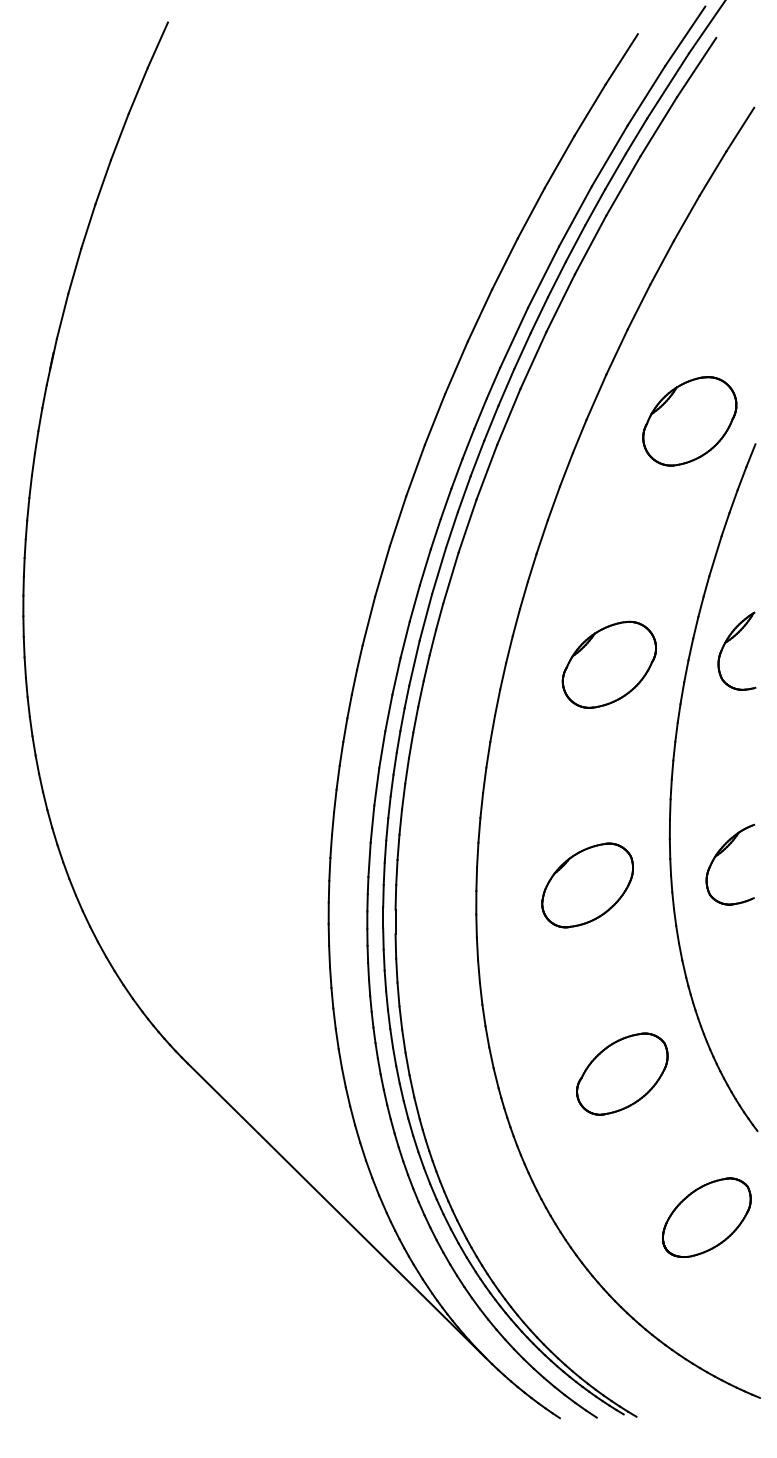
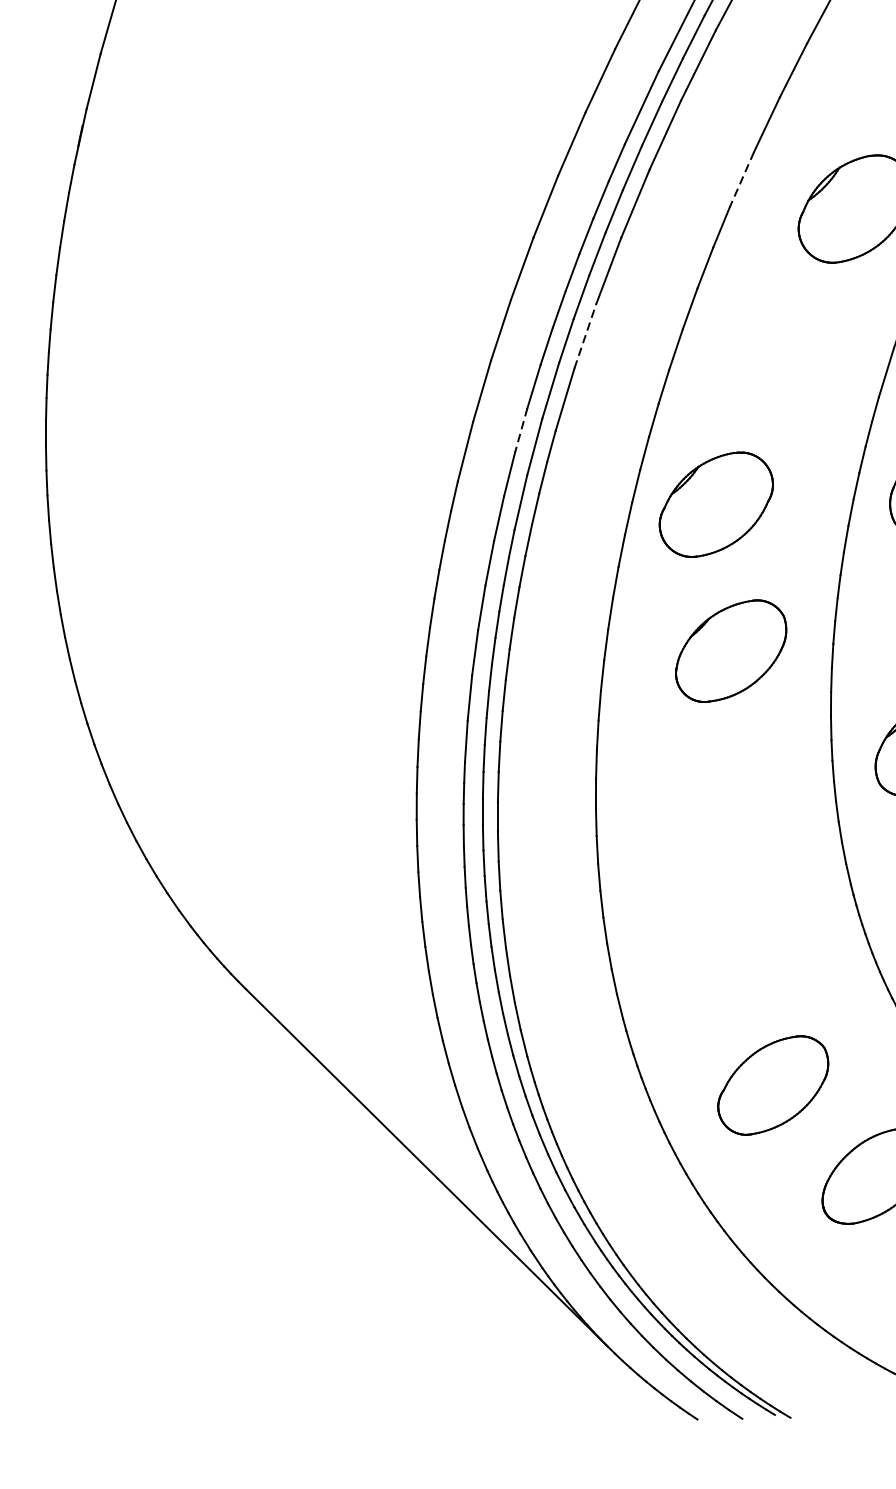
line: (596, 397) -> (741, 180), solid -> dashed
line: (467, 525) -> (585, 335), solid -> dashed
line: (414, 603) -> (520, 430), solid -> dashed
part: (608, 664) -> (715, 504), moved
part: (587, 885) -> (730, 651), moved
part: (622, 1073) -> (773, 1084), moved

